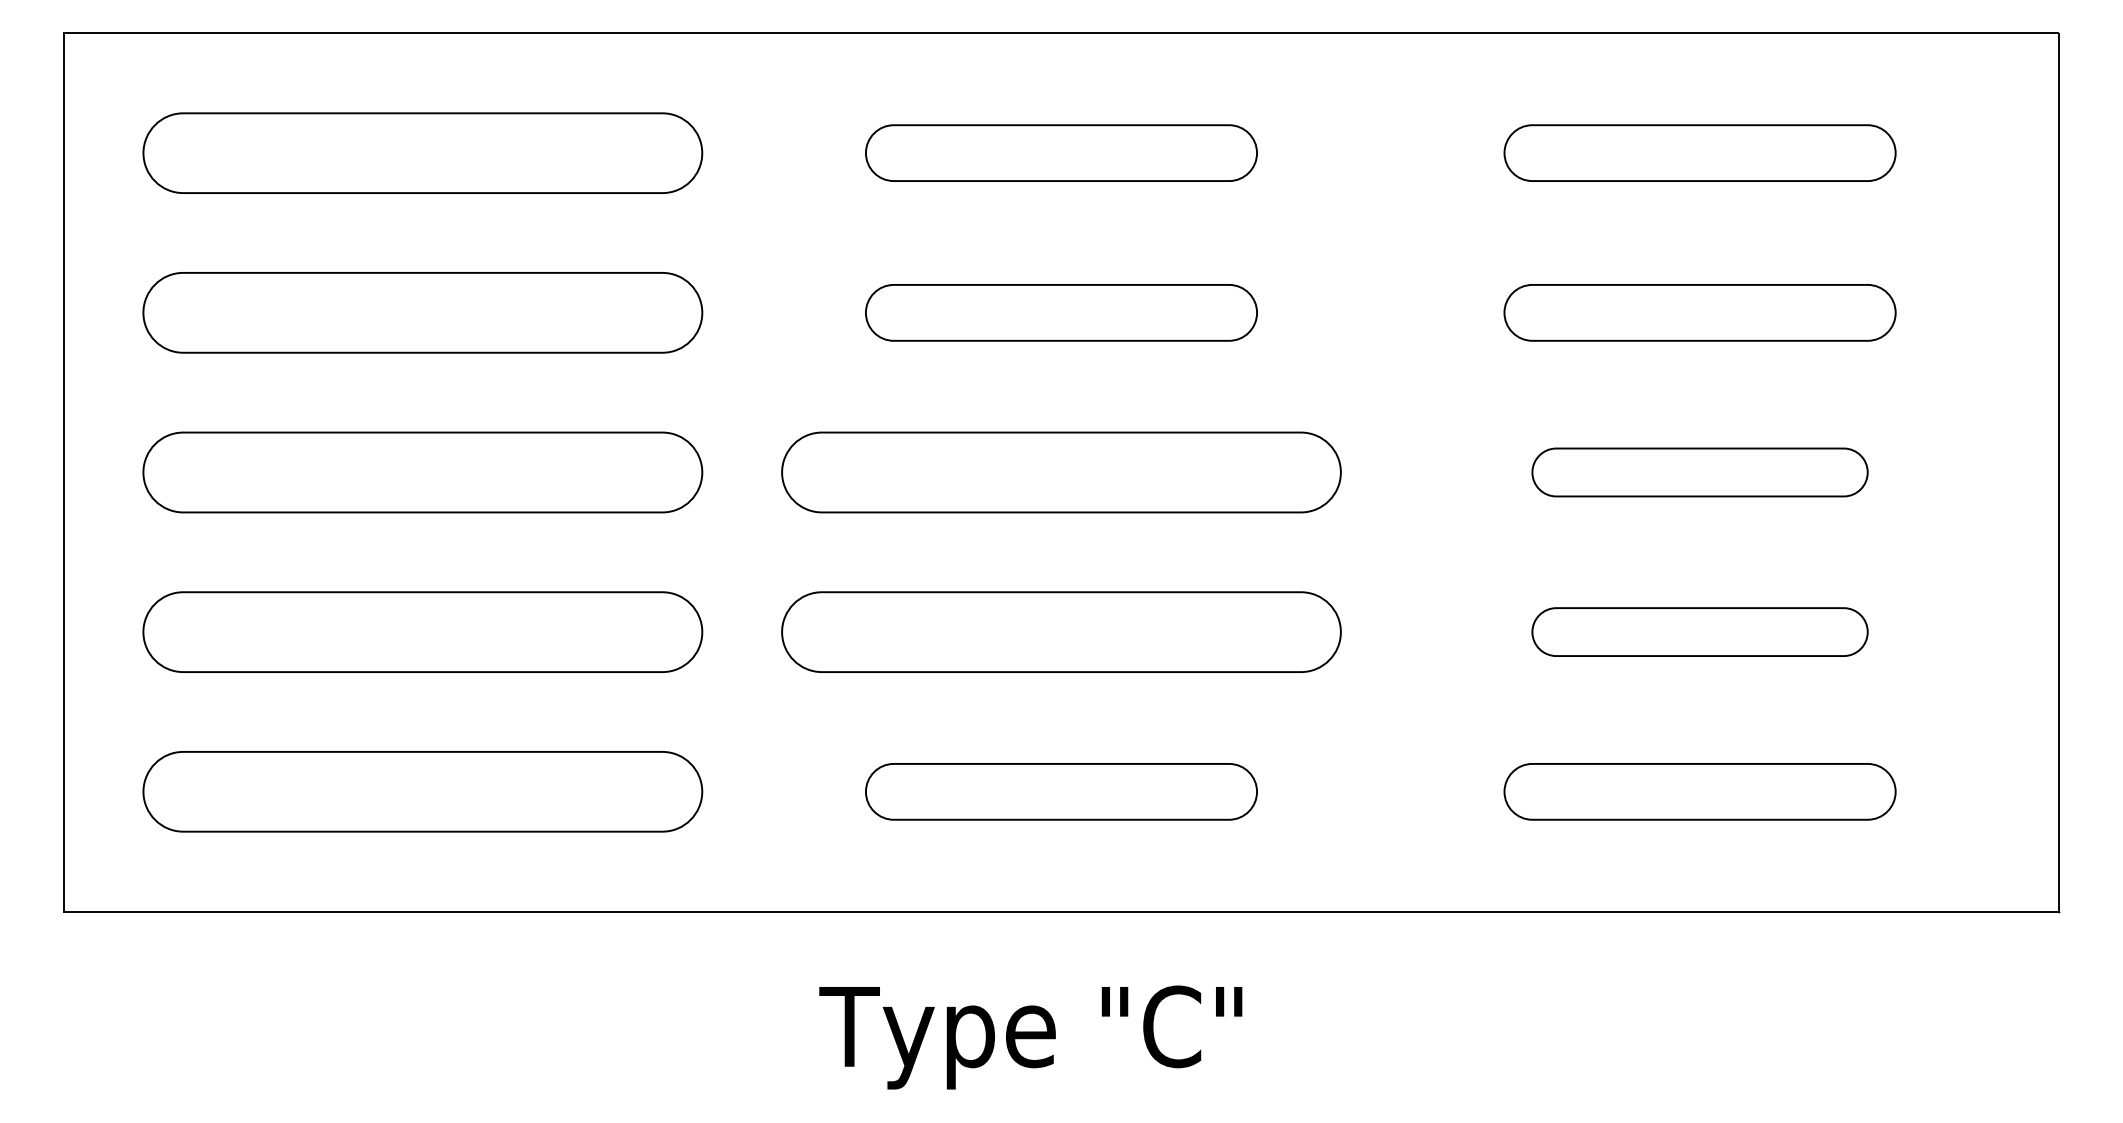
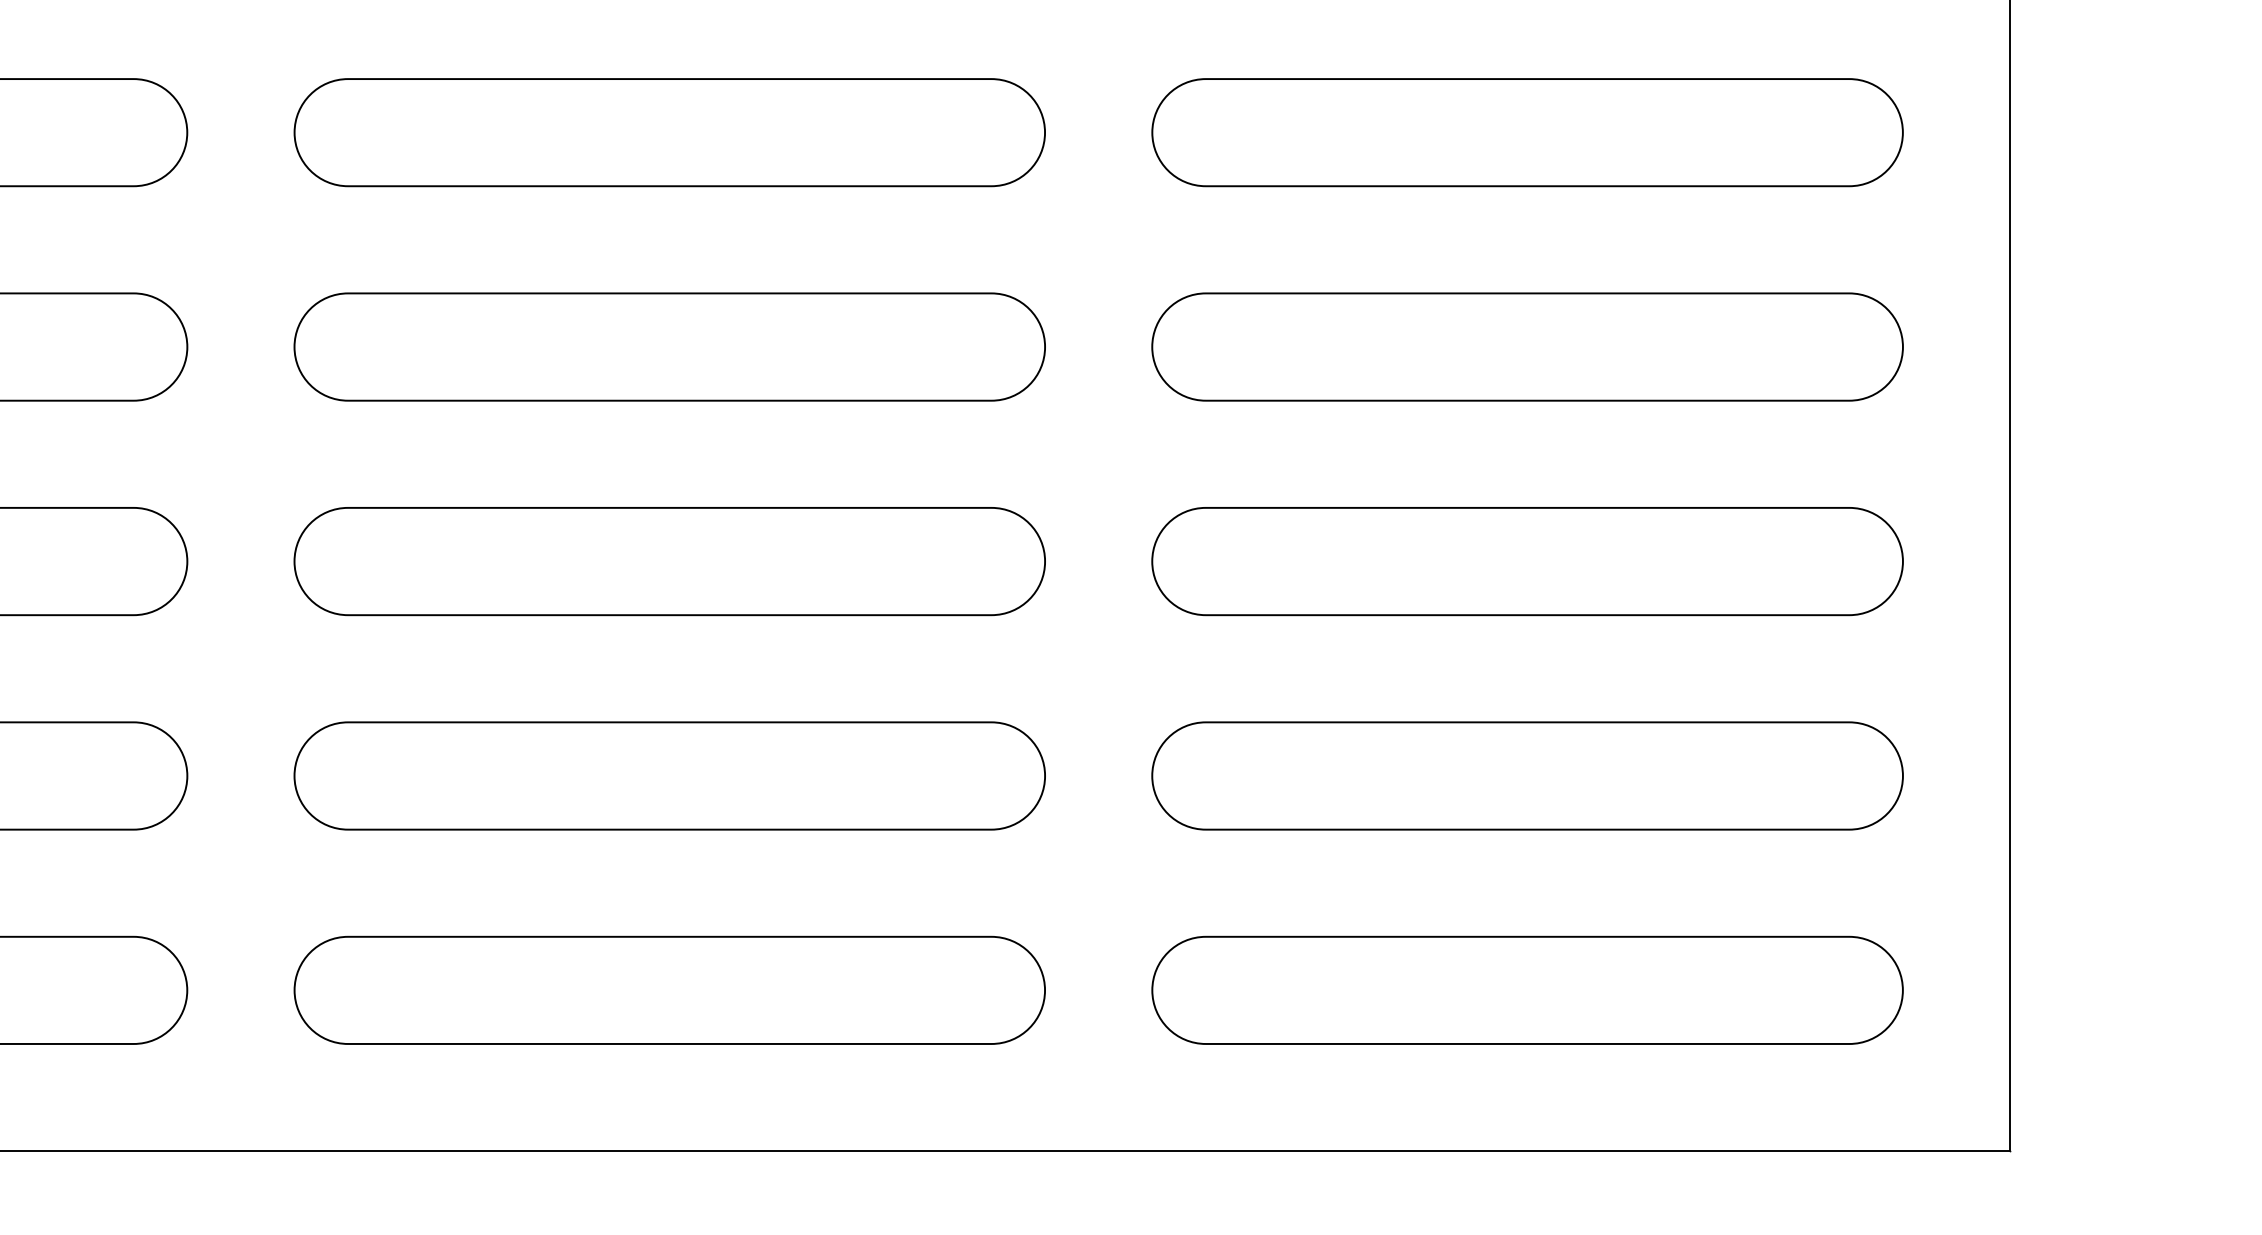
part: (1061, 152) -> (669, 131), size x1.43
part: (1699, 152) -> (1526, 131), size x1.43
part: (1061, 312) -> (669, 346), size x1.43
part: (1699, 312) -> (1526, 346), size x1.43
part: (1699, 472) -> (1526, 561), size x1.67
part: (1699, 631) -> (1526, 775), size x1.67
part: (1061, 791) -> (669, 990), size x1.43
part: (1699, 791) -> (1526, 990), size x1.43

